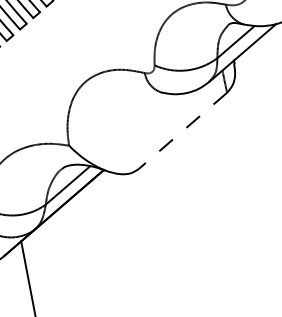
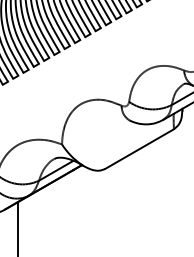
line: (182, 131) -> (139, 149), dashed -> solid

